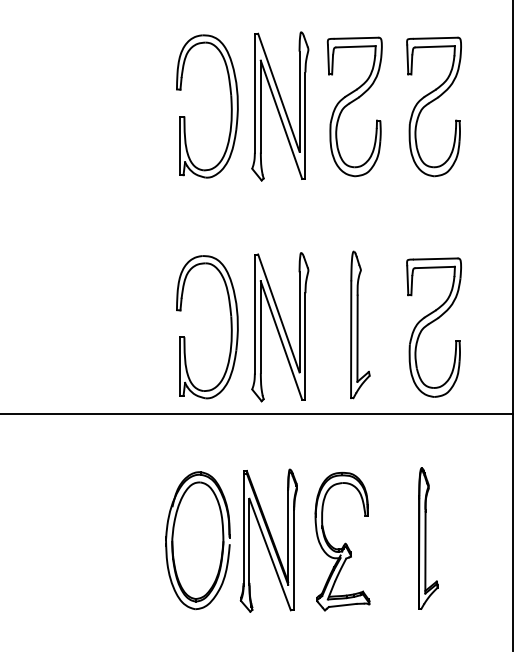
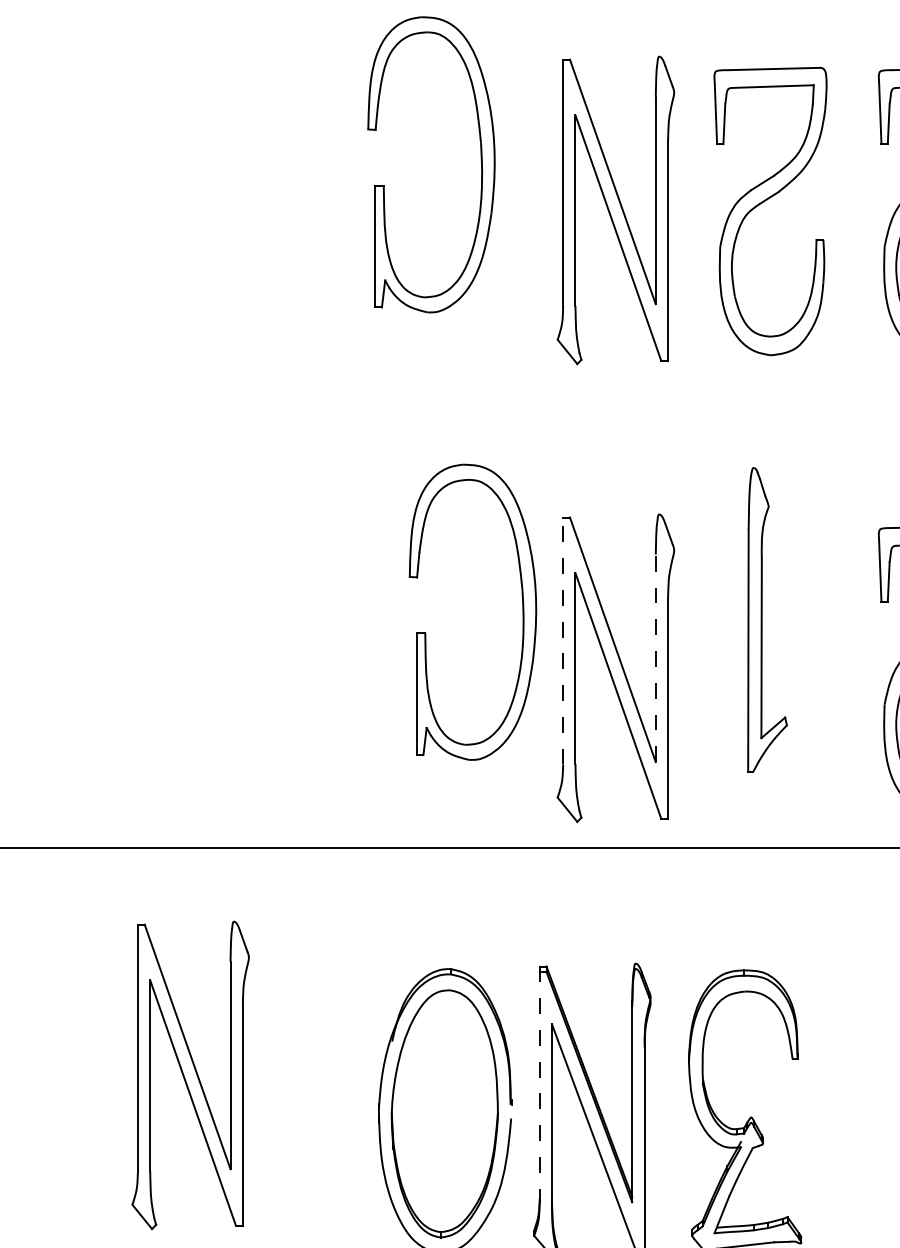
part: (230, 106) -> (479, 164), moved
line: (254, 313) -> (562, 639), solid -> dashed
line: (299, 321) -> (655, 656), solid -> dashed
part: (360, 324) -> (767, 619), moved
part: (230, 327) -> (520, 612), moved
part: (75, 523) -> (191, 1075), added
line: (243, 529) -> (539, 1087), solid -> dashed

